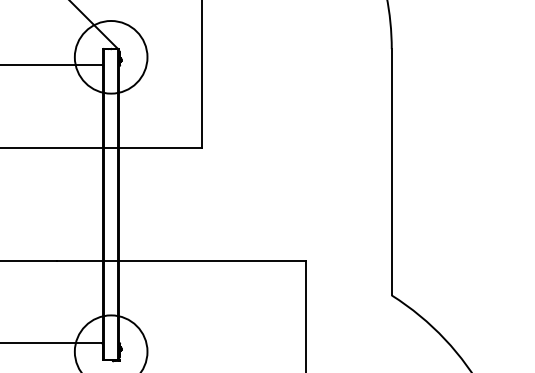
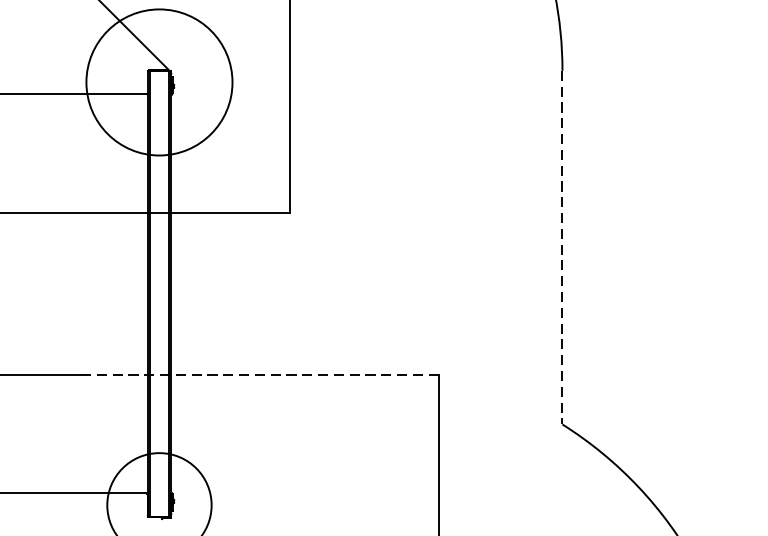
circle: (110, 56) -> (158, 81), size x1.4
line: (391, 172) -> (562, 247), solid -> dashed
line: (181, 260) -> (260, 374), solid -> dashed

